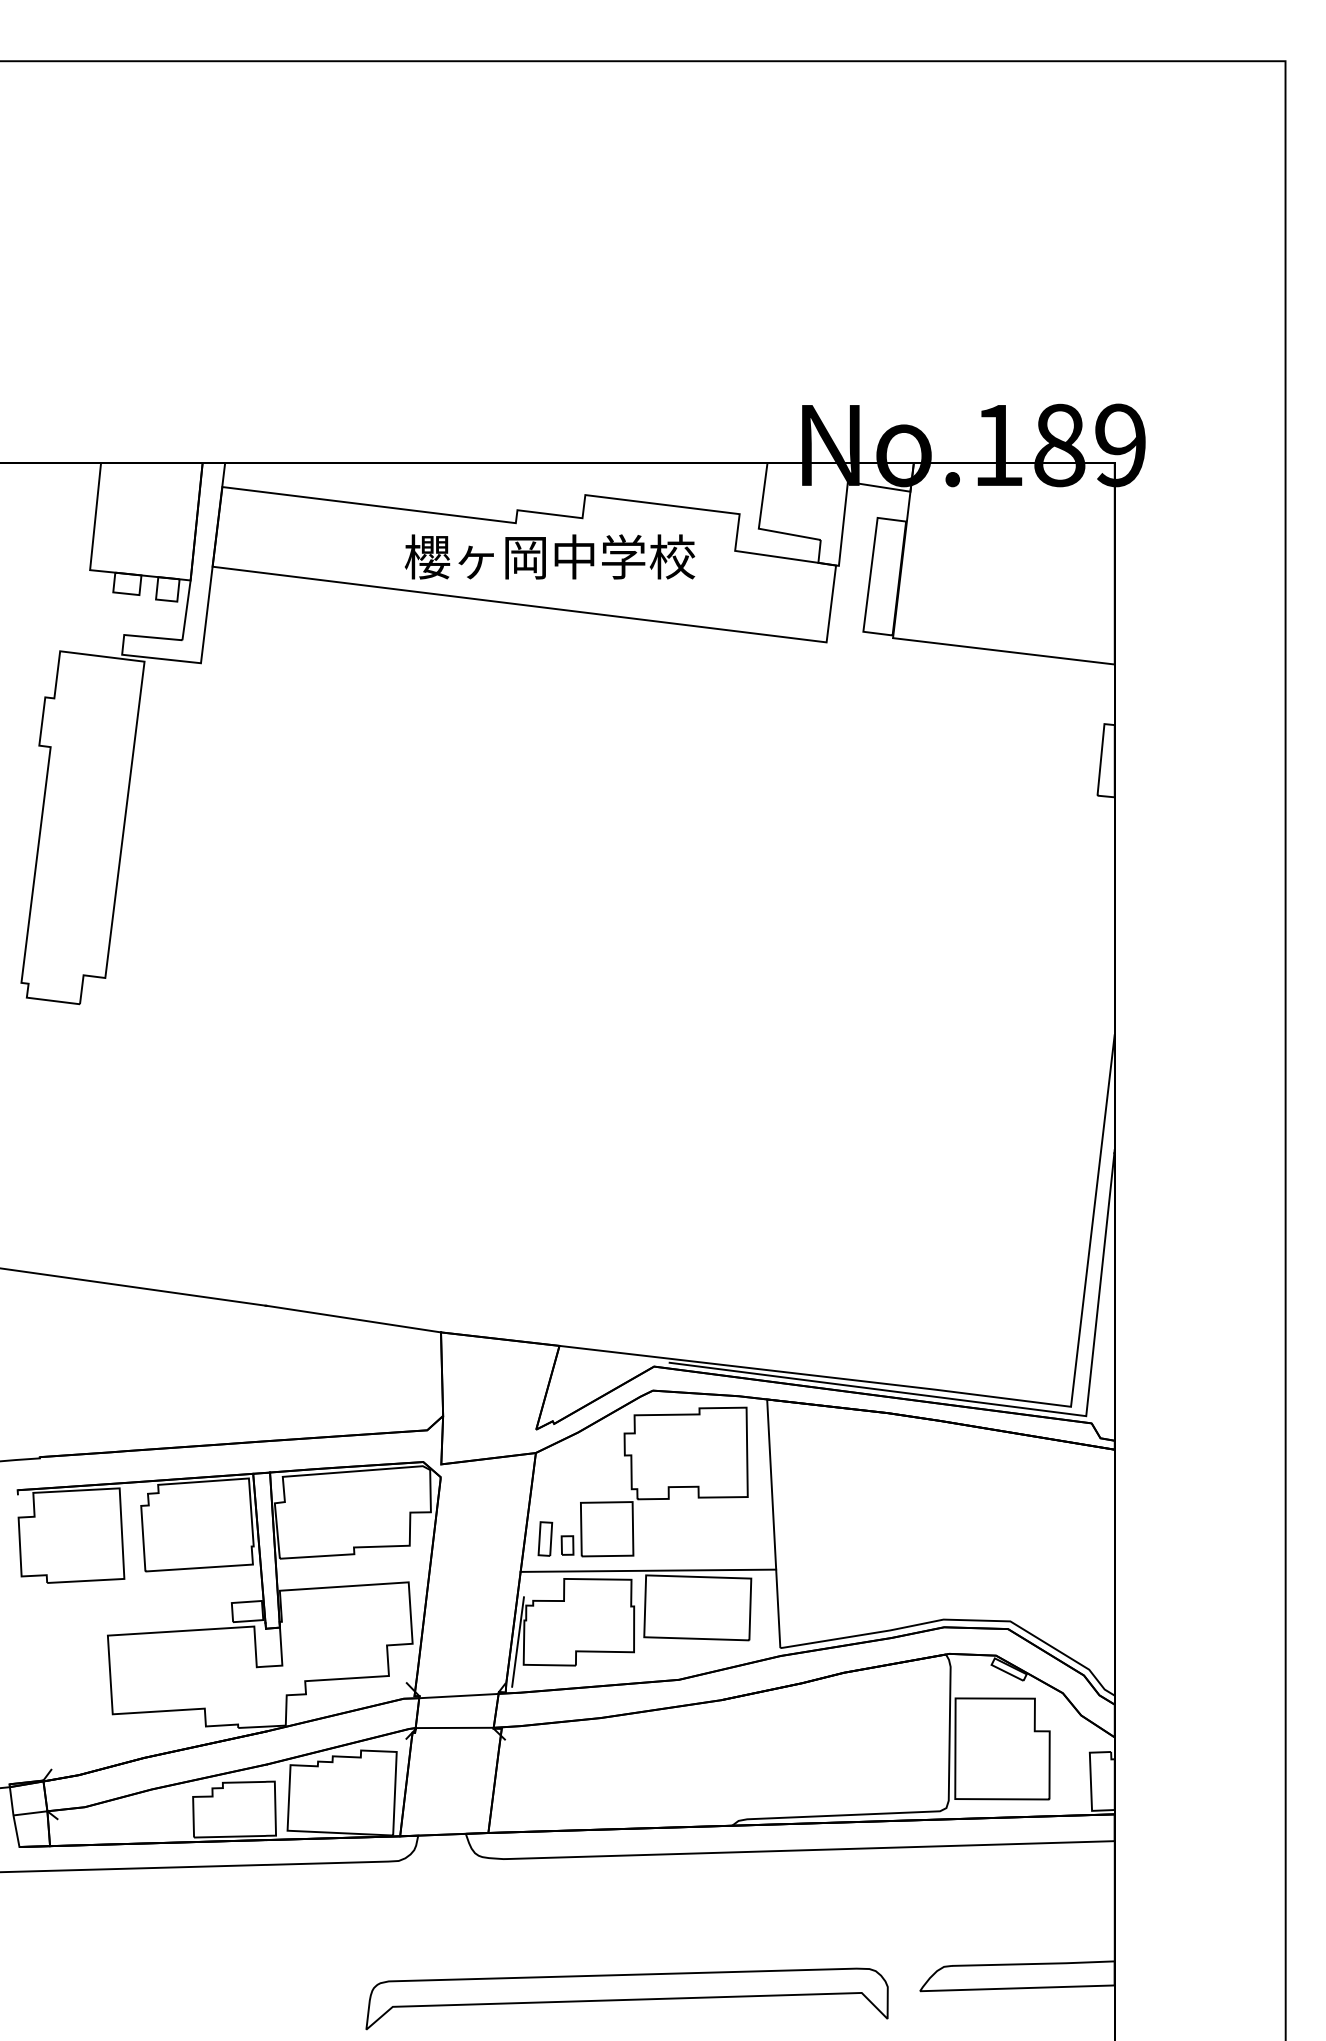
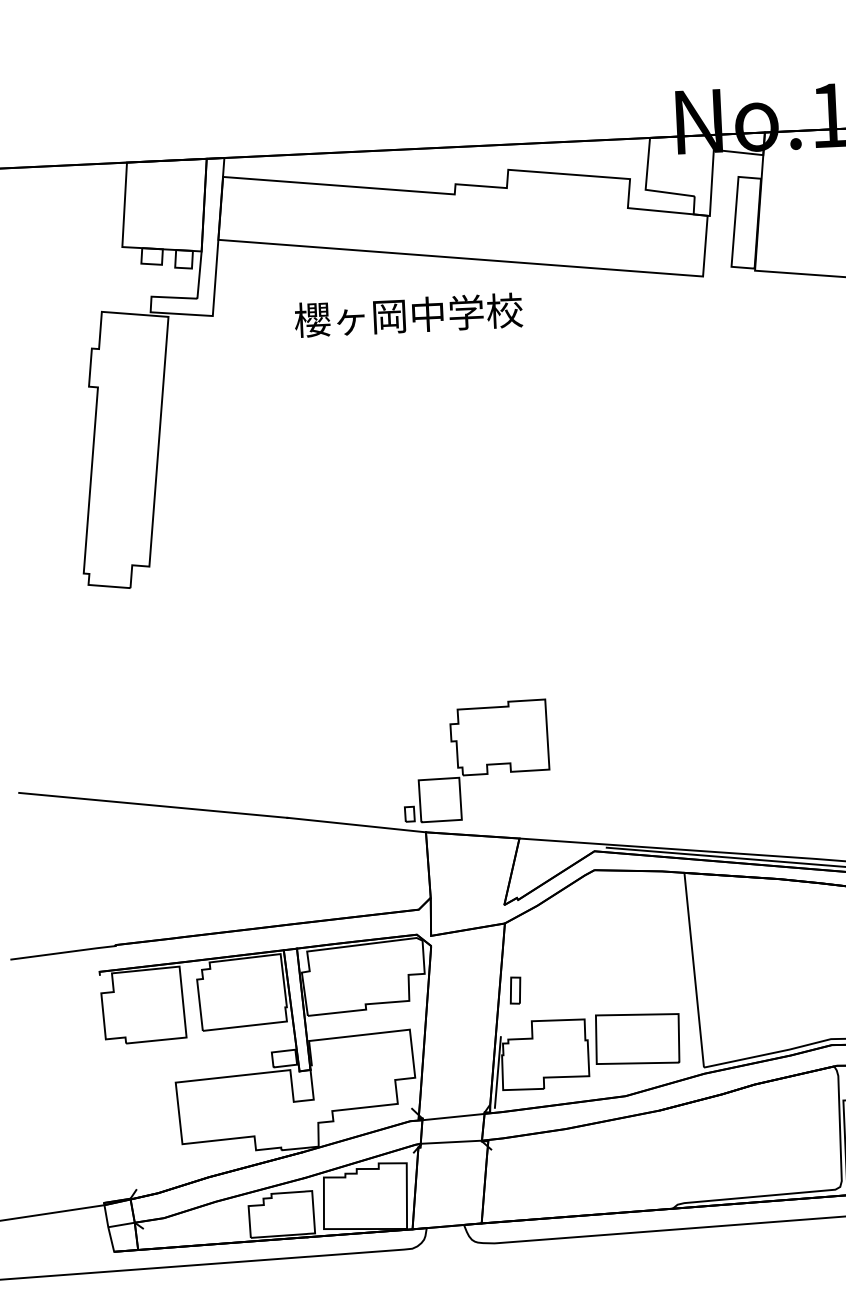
text: (549, 556) -> (408, 314), moved
part: (654, 1481) -> (475, 760), moved
line: (648, 1570) -> (597, 1011), removed

